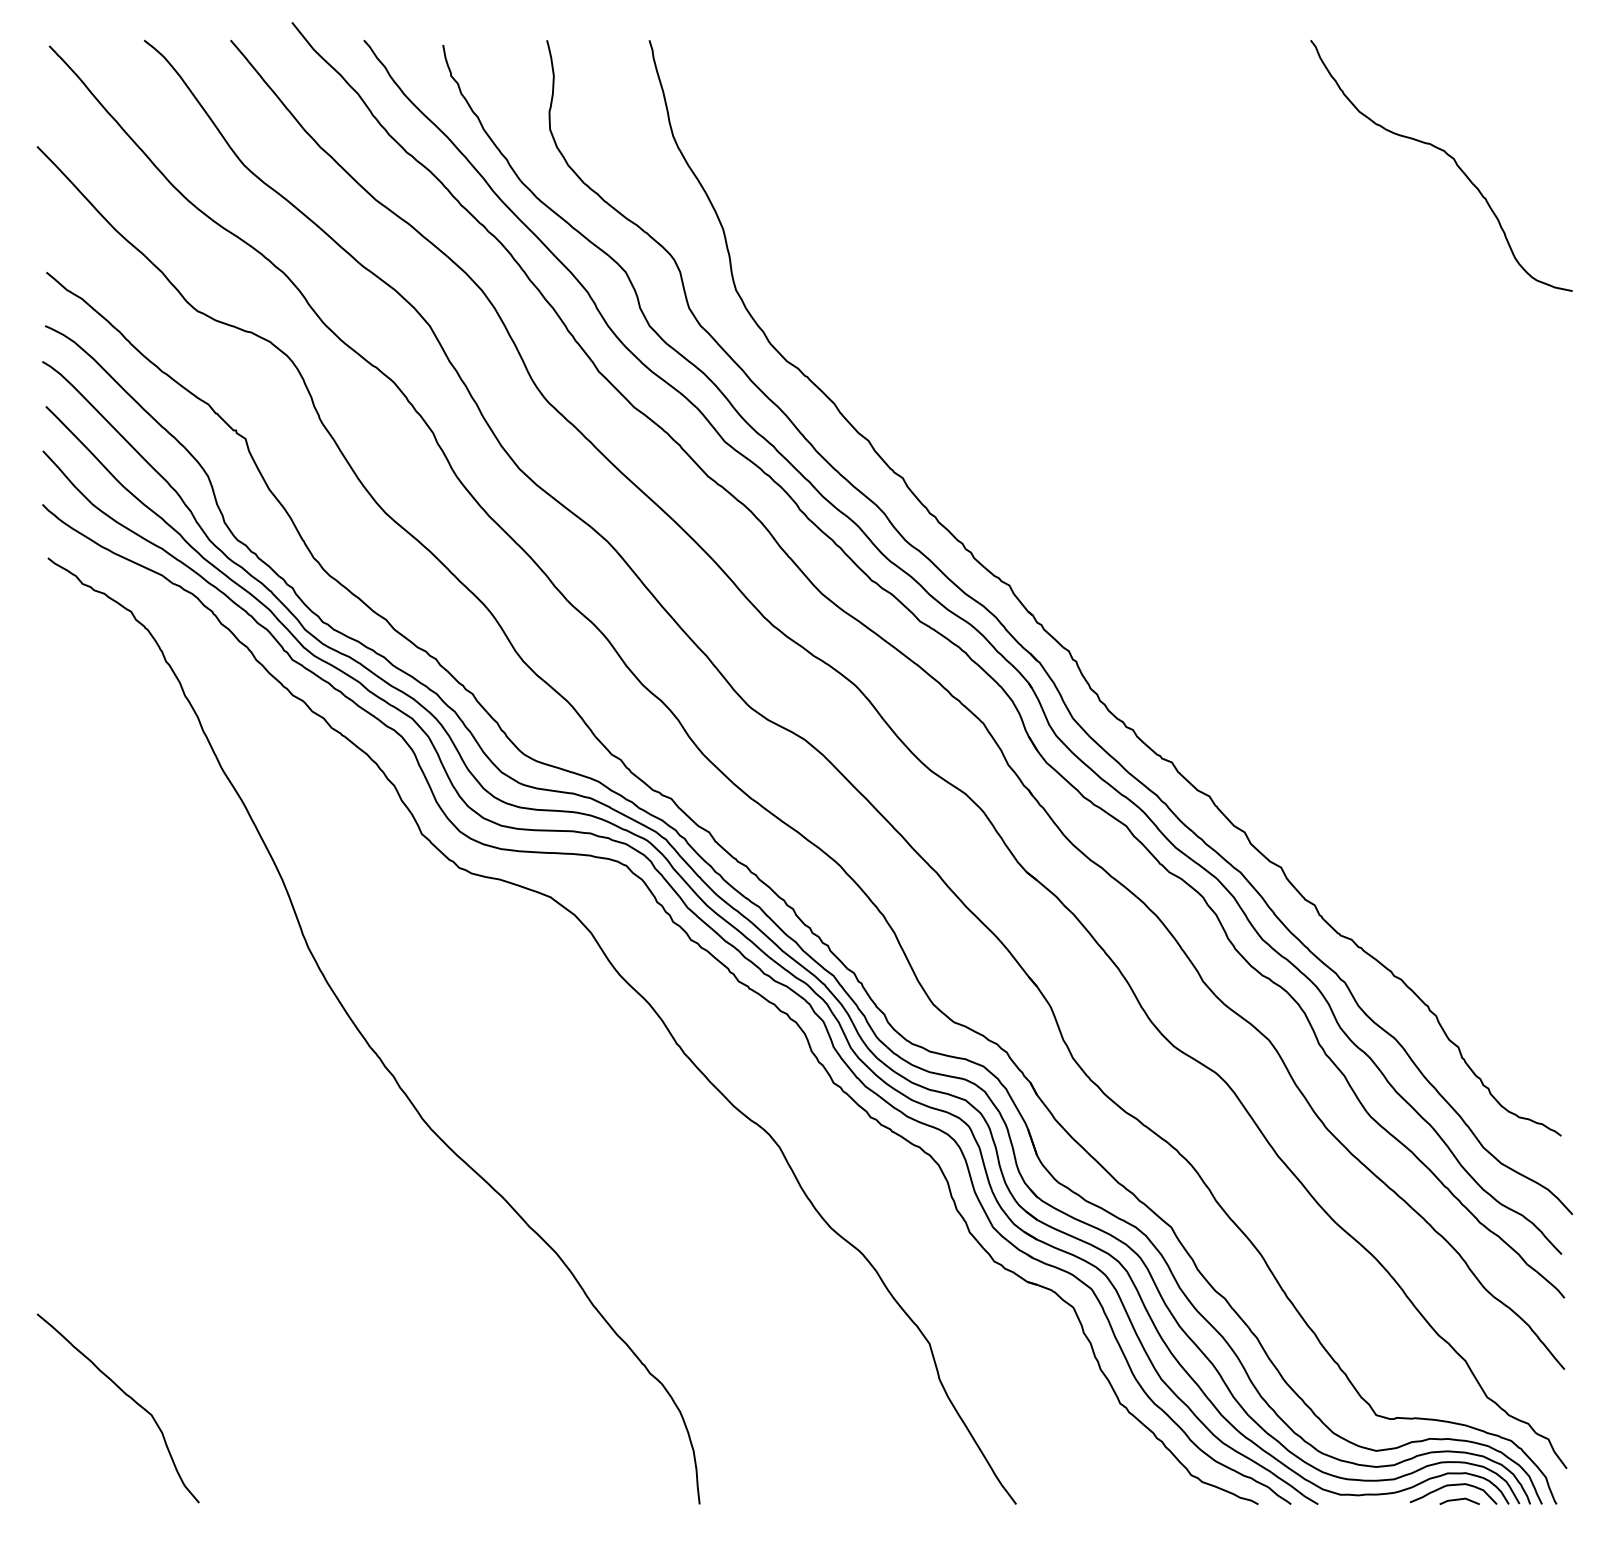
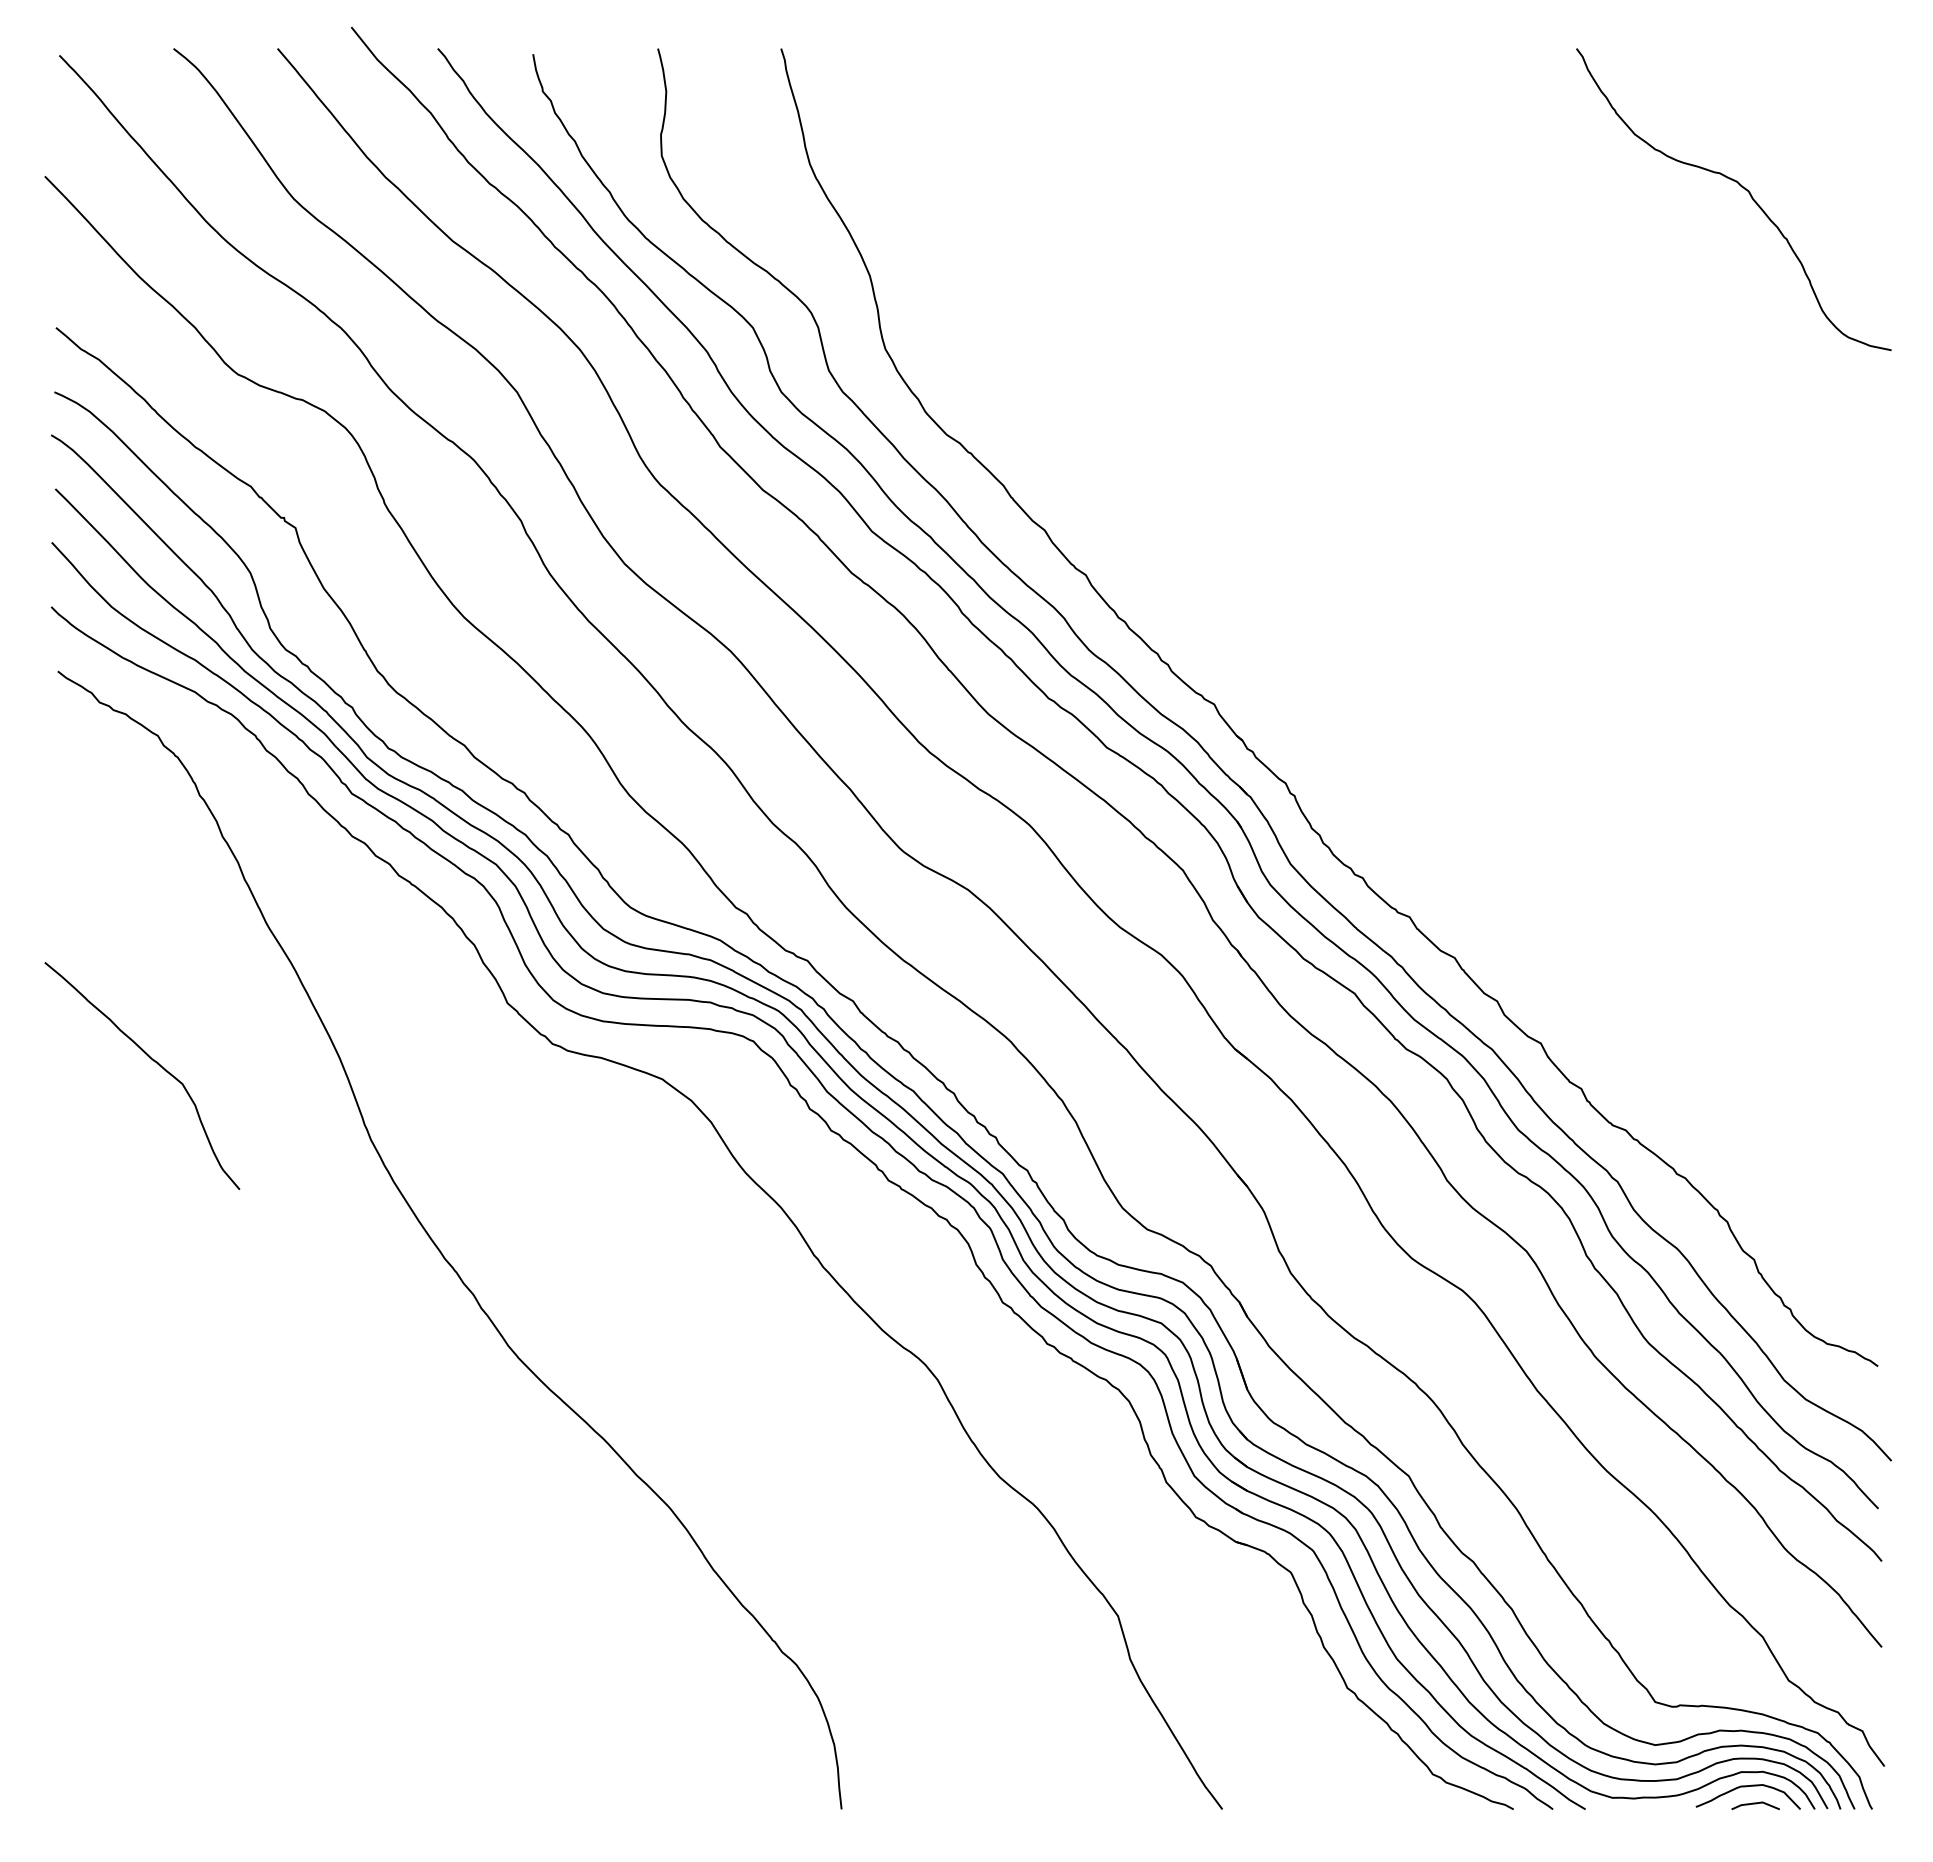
curve: (127, 1396) -> (153, 1061), moved

